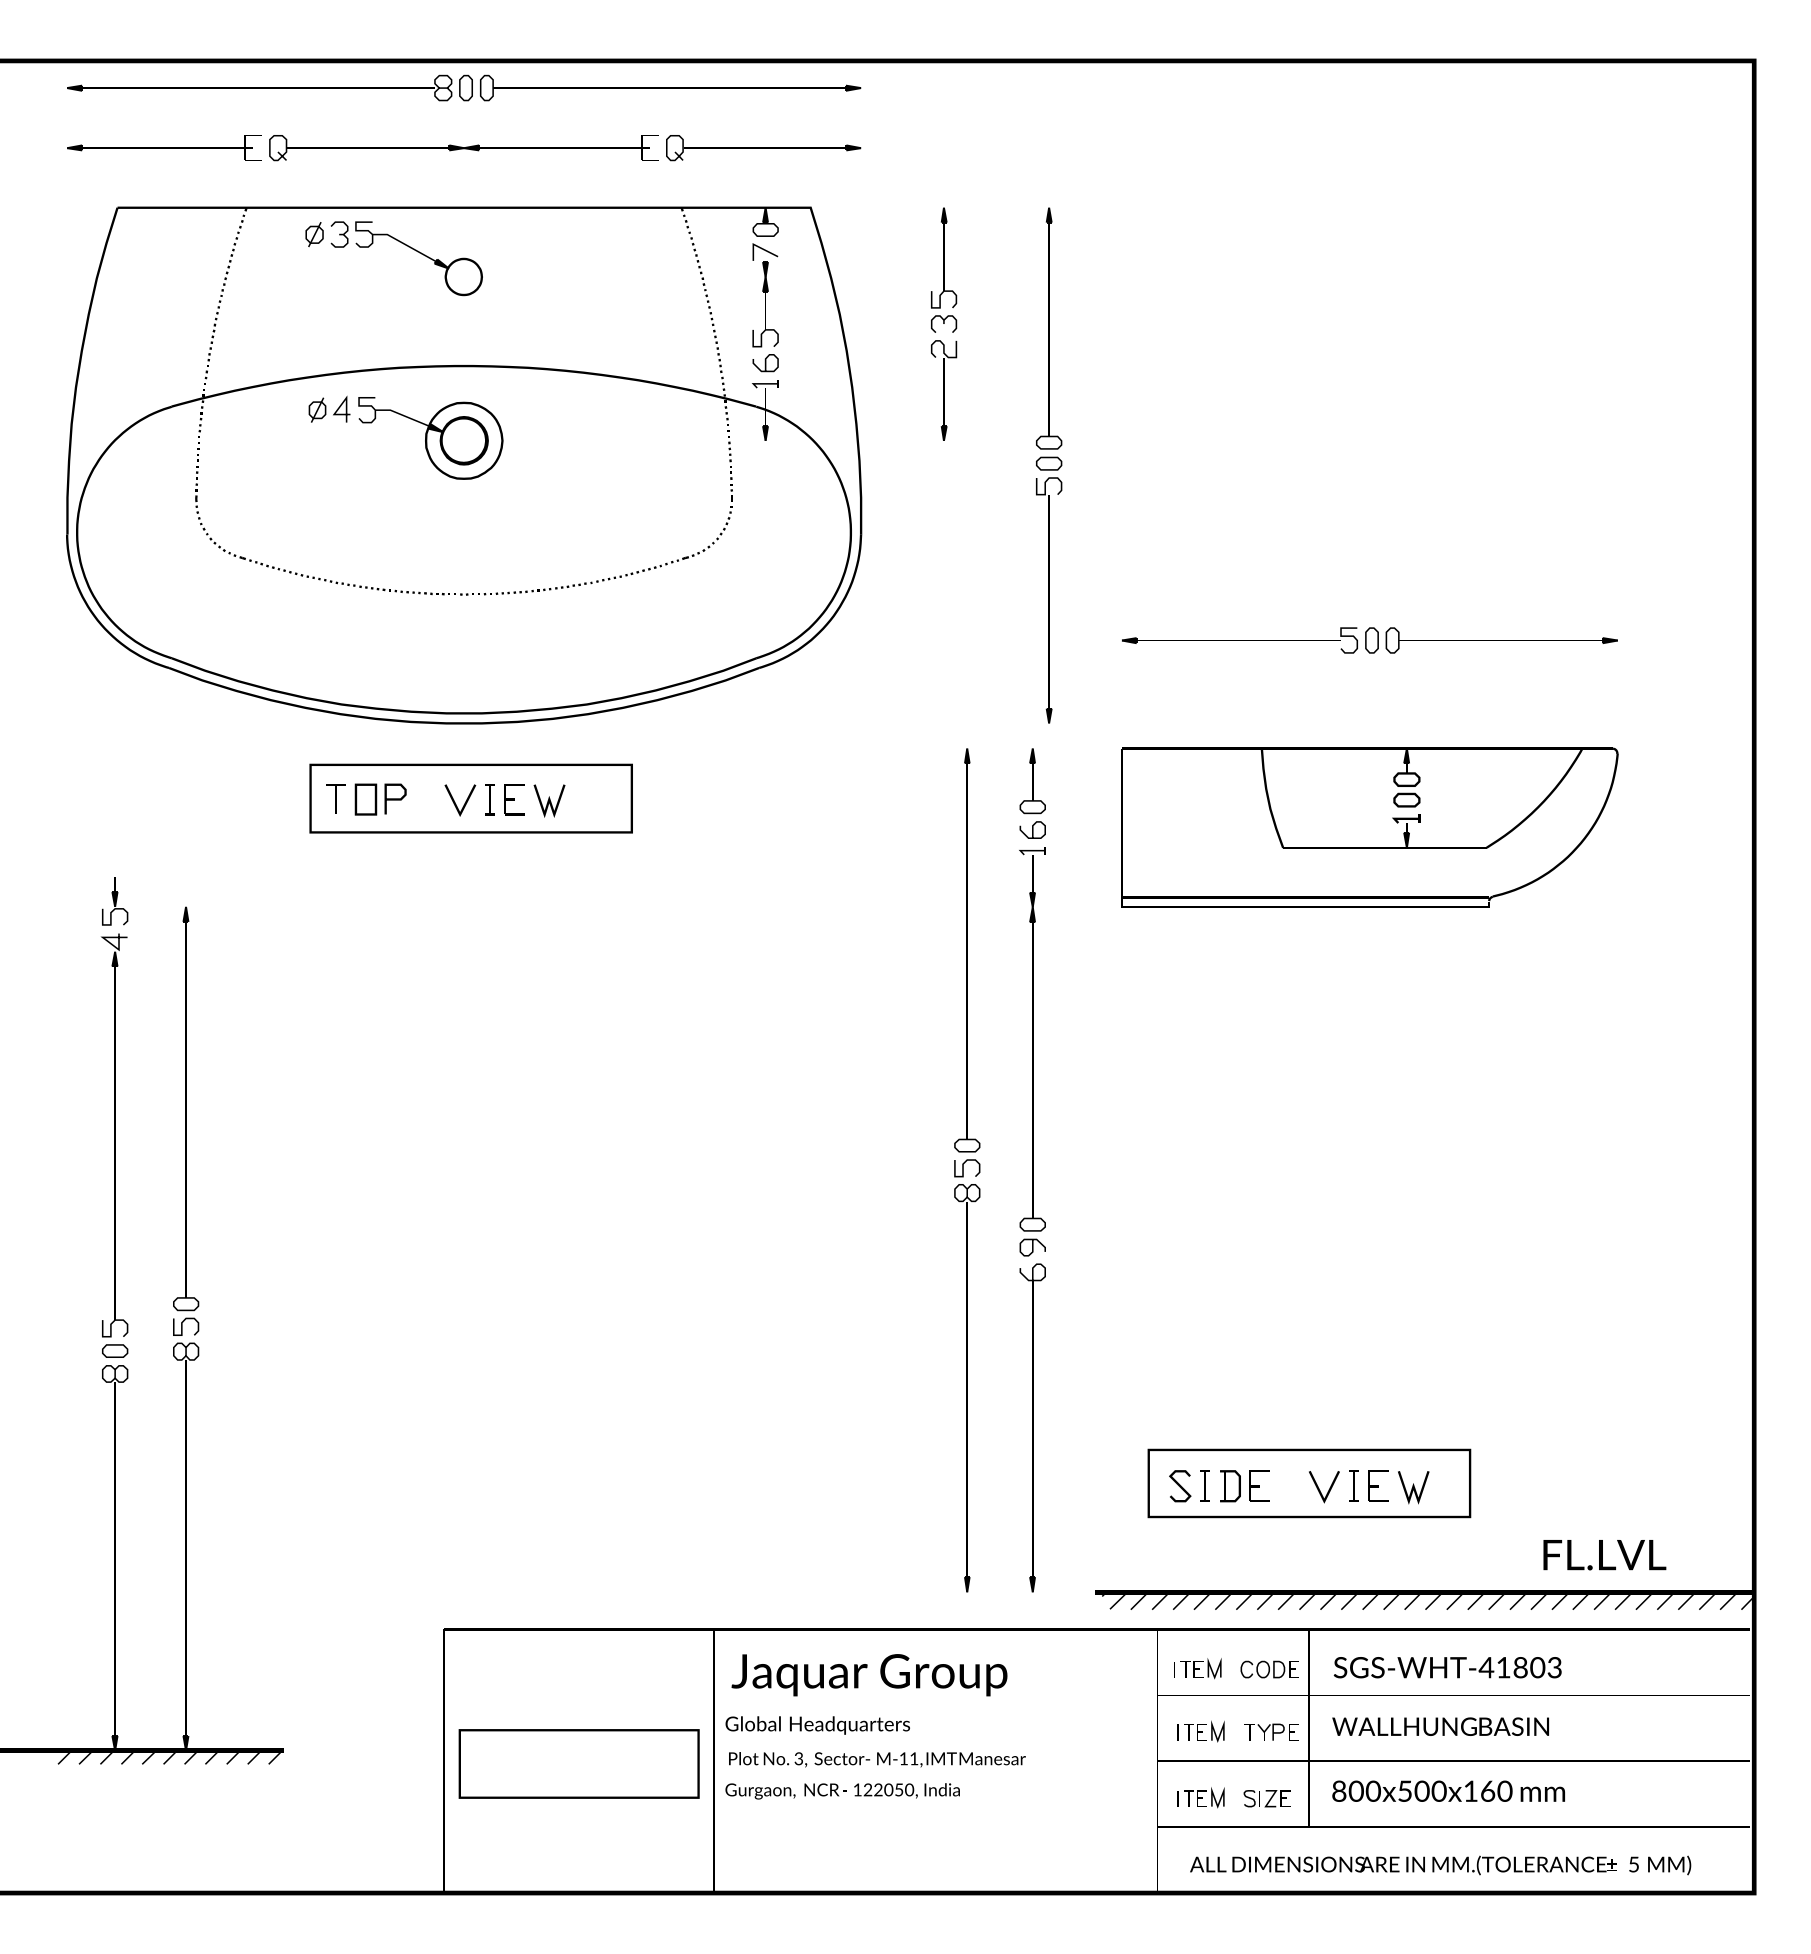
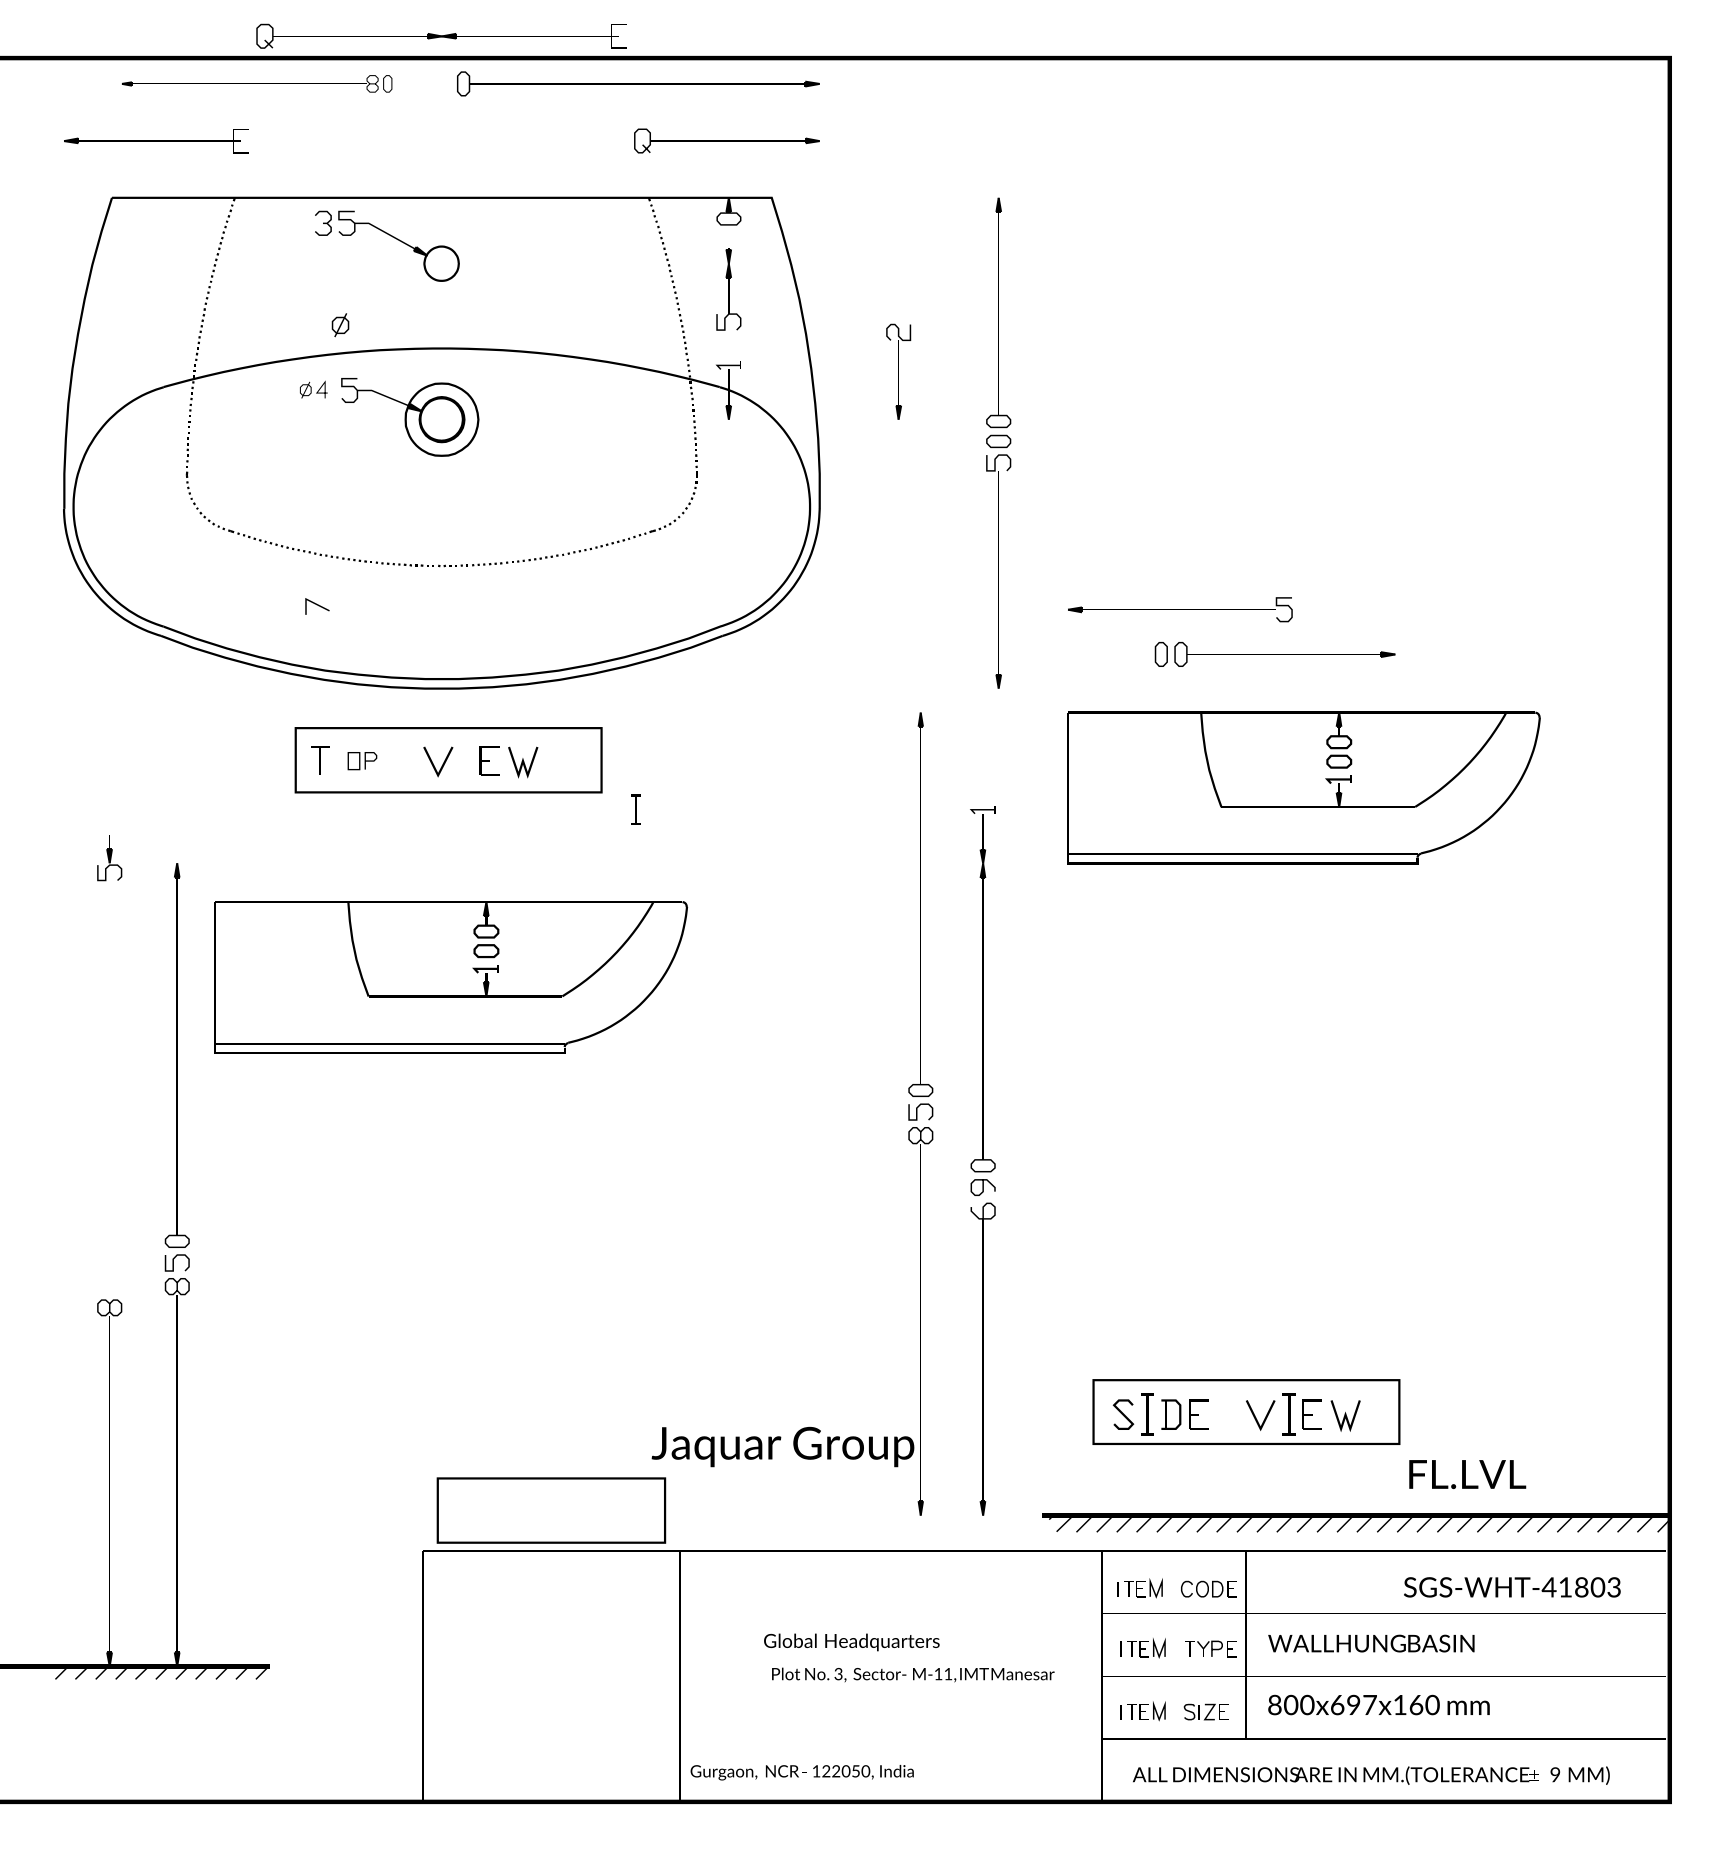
part: (269, 87) -> (256, 83), size x0.7
part: (463, 148) -> (441, 36), moved
part: (314, 234) -> (340, 325), moved
line: (765, 251) -> (317, 605), moved
part: (944, 269) -> (899, 256), removed
curve: (765, 363) -> (728, 346), removed
part: (329, 408) -> (313, 388), size x0.7
part: (1491, 640) -> (1275, 654), moved
part: (1032, 793) -> (982, 755), removed
part: (380, 799) -> (362, 761), size x0.6
part: (489, 799) -> (635, 809), moved
part: (473, 1026) -> (450, 977), added
part: (114, 1145) -> (109, 1090), removed
part: (1204, 1485) -> (1146, 1413), size x1.4
part: (1353, 1485) -> (1288, 1413), size x1.4
text: (1604, 1555) -> (1467, 1474), moved
text: (1447, 1667) -> (1512, 1587), moved
text: (869, 1675) -> (783, 1447), moved
text: (817, 1725) -> (851, 1642), moved
text: (877, 1759) -> (913, 1674), moved
part: (578, 1763) -> (550, 1510), moved
text: (1422, 1790) -> (1354, 1704), 800x500x160 -> 800x697x160
text: (842, 1791) -> (802, 1772), moved
text: (1633, 1864) -> (1554, 1774), 5 -> 9

